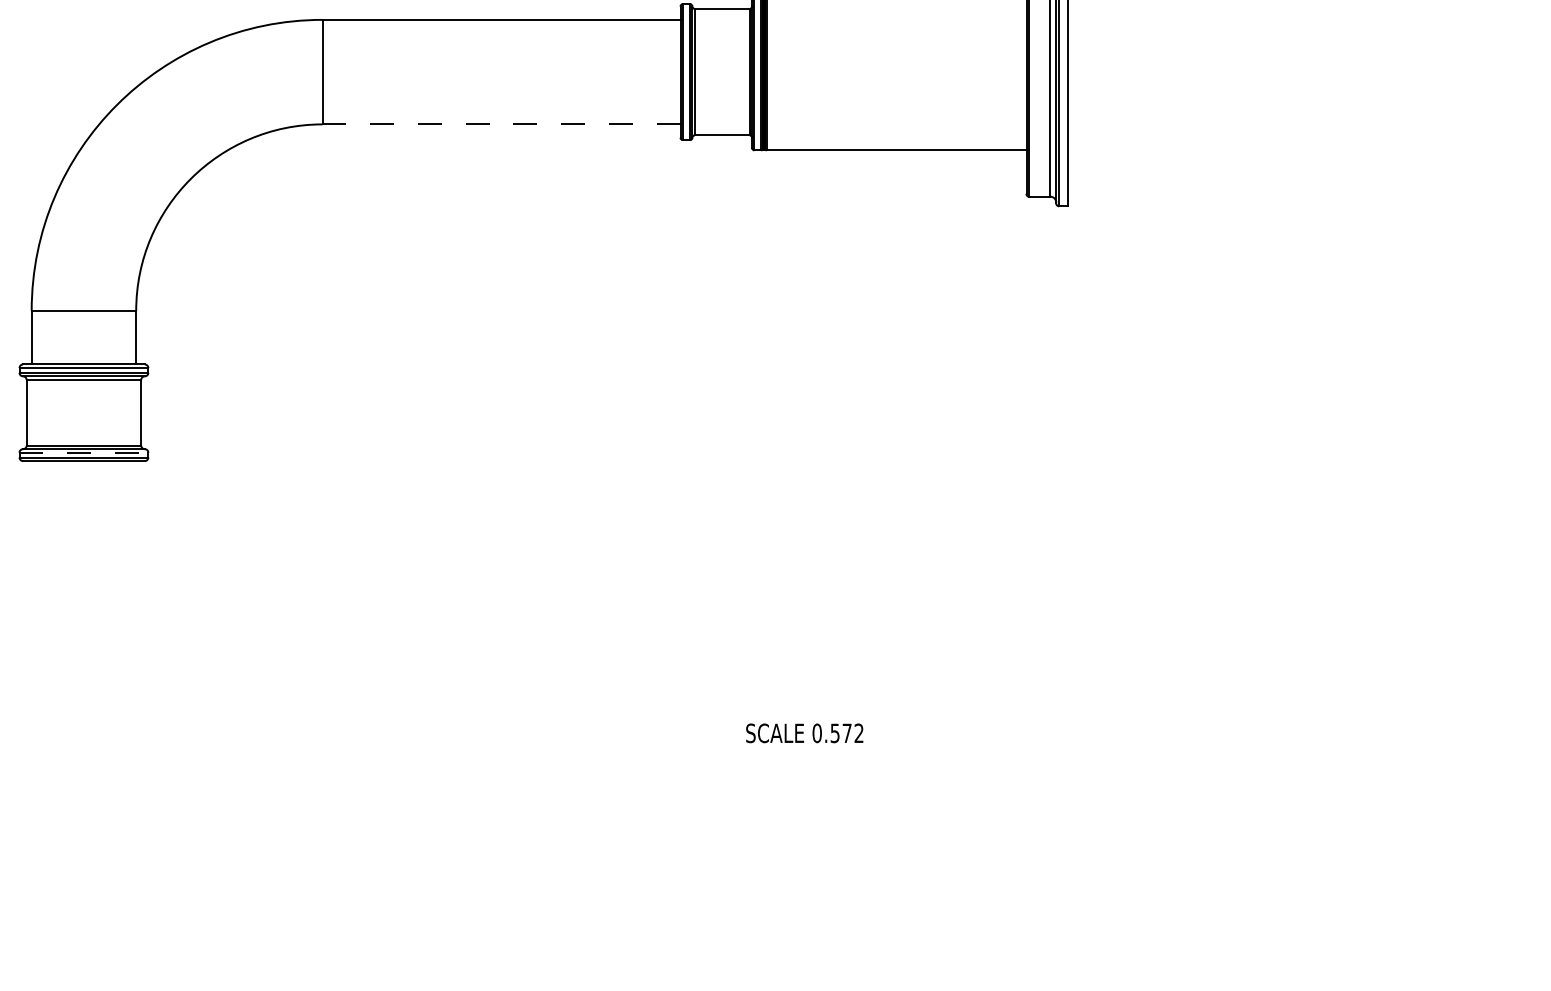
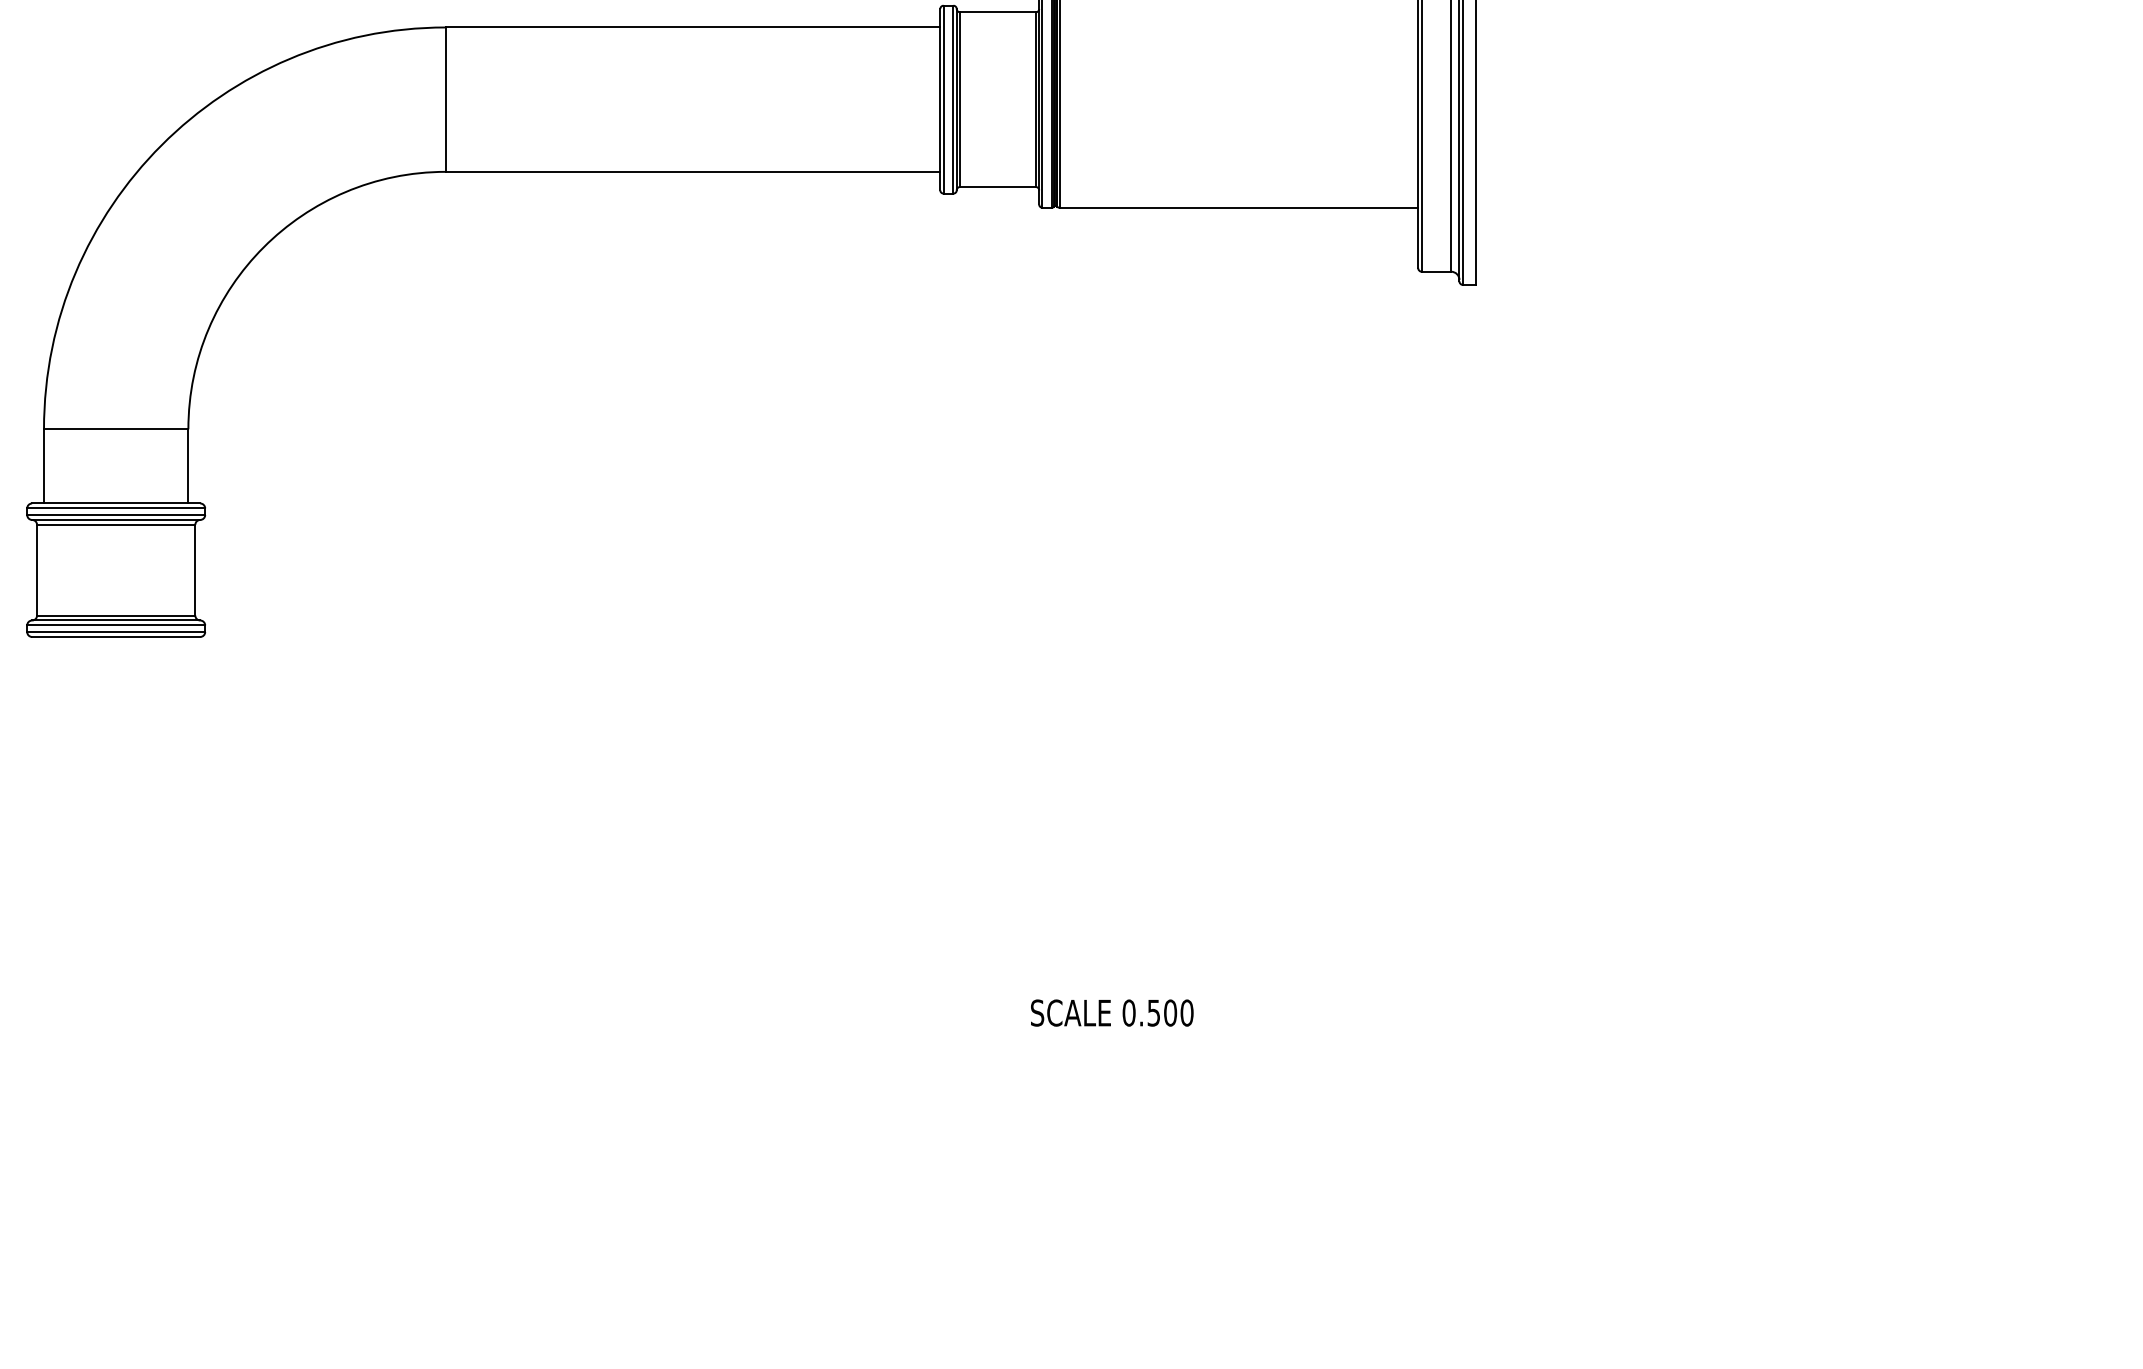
line: (501, 124) -> (692, 171), dashed -> solid
line: (84, 452) -> (116, 625), dashed -> solid
text: (852, 732) -> (1178, 1012), 0.572 -> 0.500

